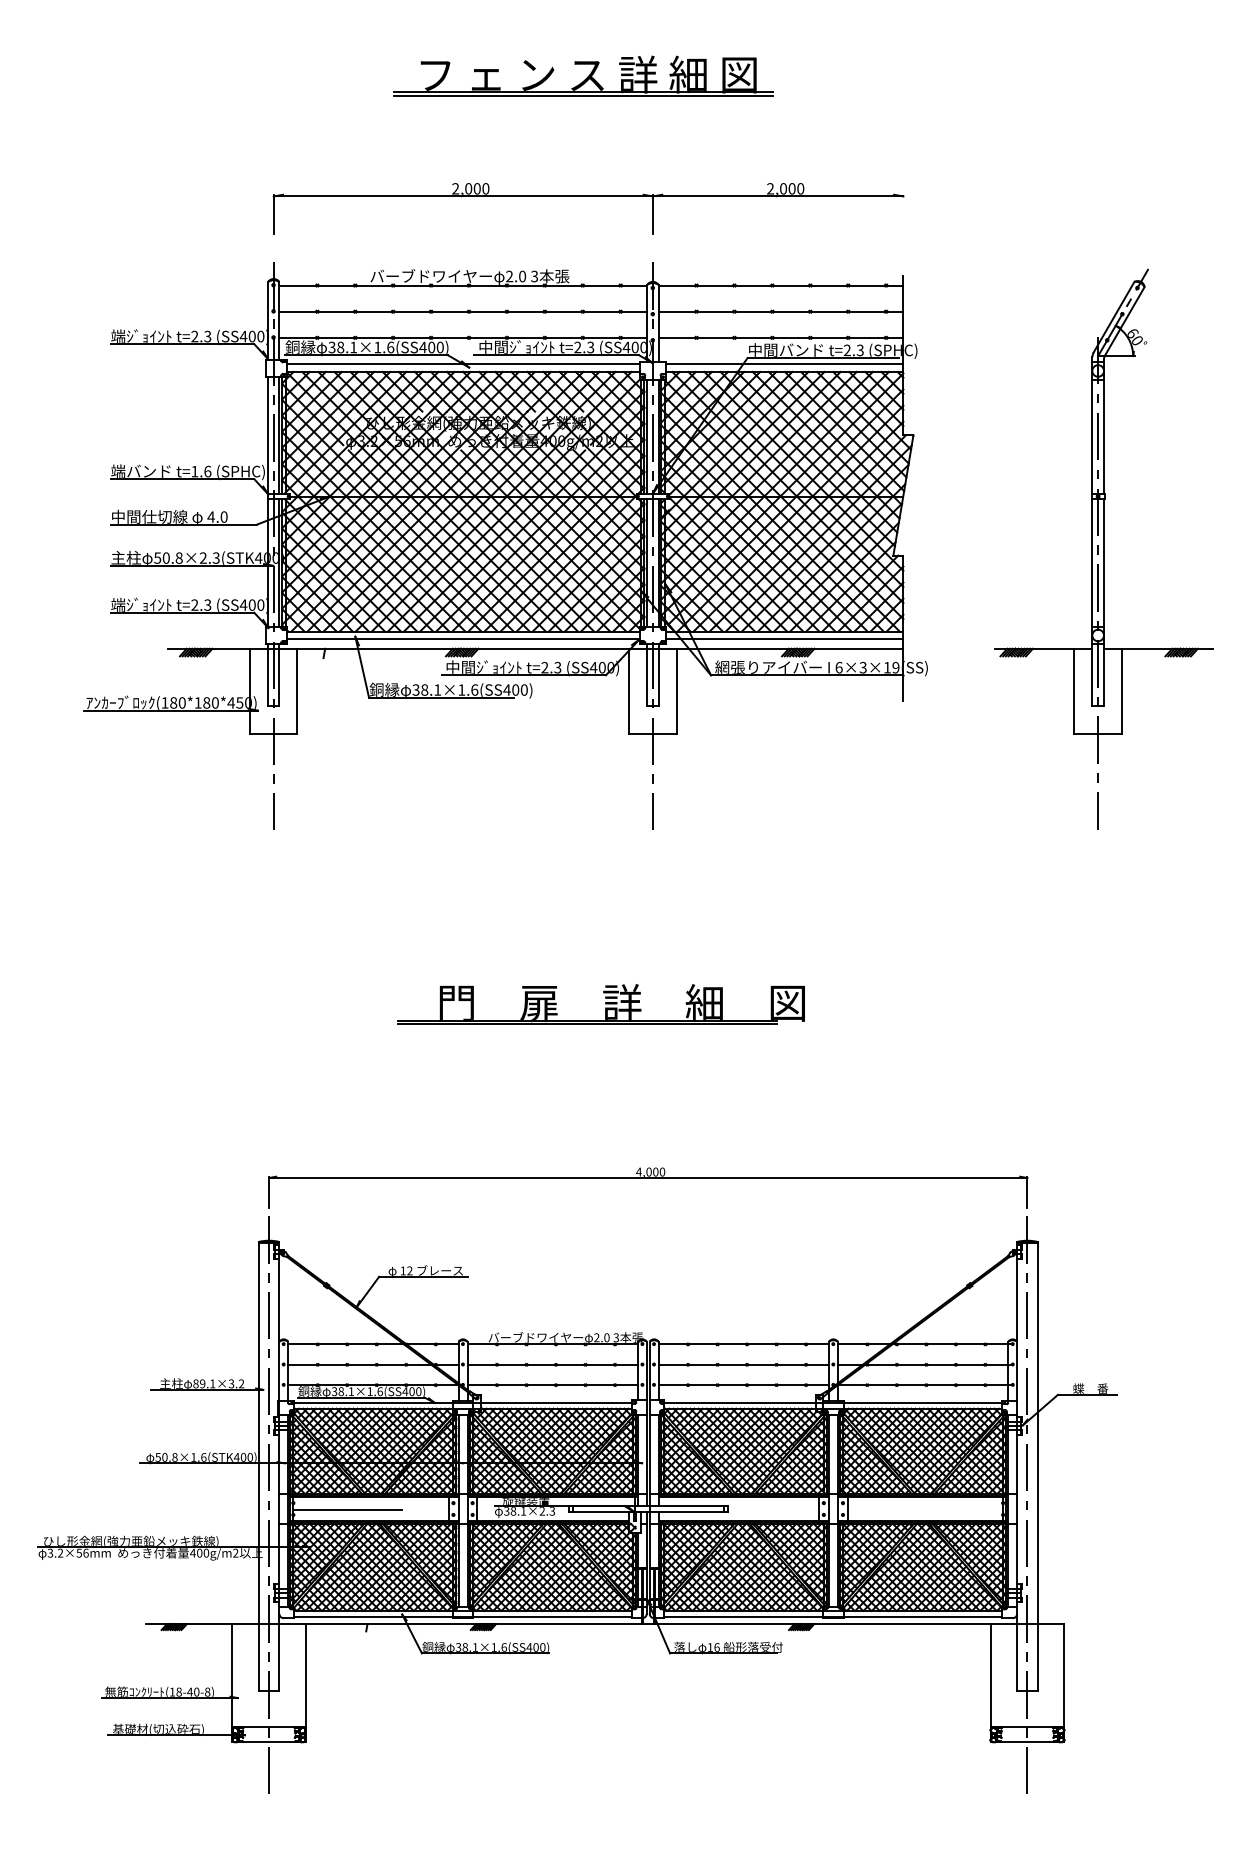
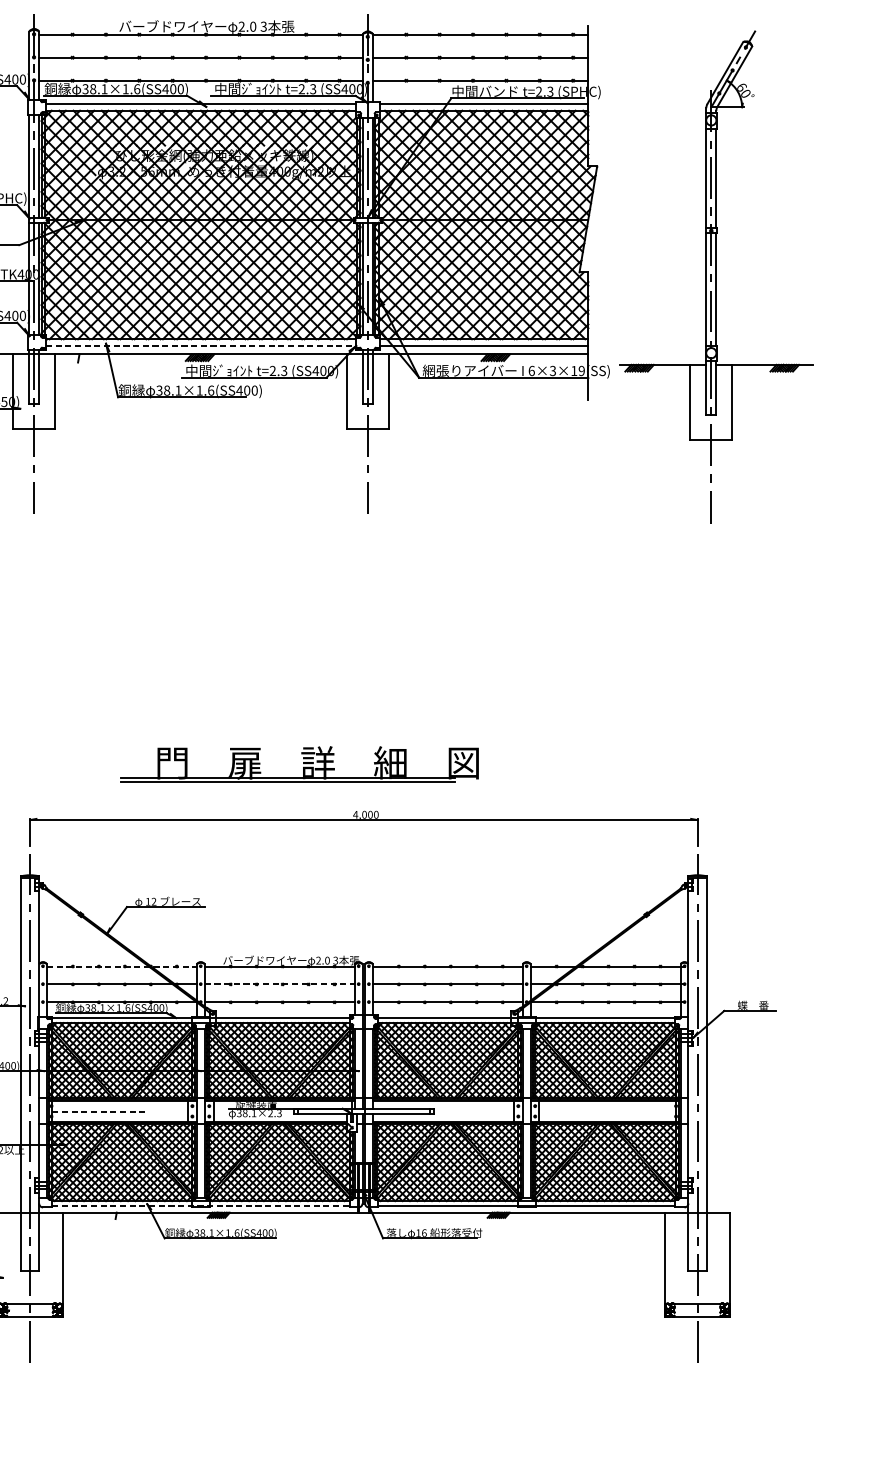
part: (1103, 548) -> (716, 276), moved
line: (463, 639) -> (201, 346), solid -> dashed
part: (600, 1004) -> (298, 764), moved
line: (373, 1344) -> (122, 966), solid -> dashed
line: (553, 1364) -> (280, 984), solid -> dashed
line: (348, 1509) -> (100, 1111), solid -> dashed
line: (463, 1616) -> (201, 1205), solid -> dashed

